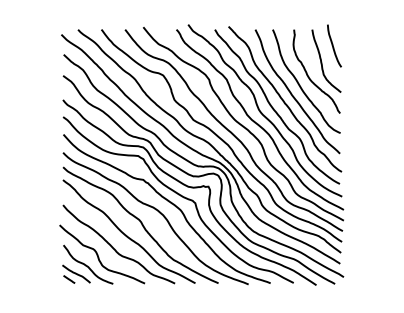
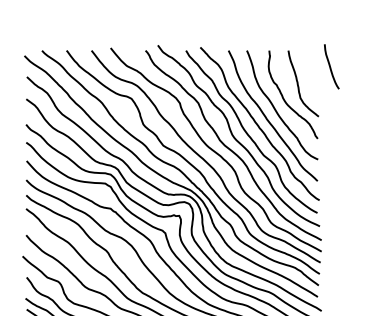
curve: (333, 45) -> (330, 66), moved

